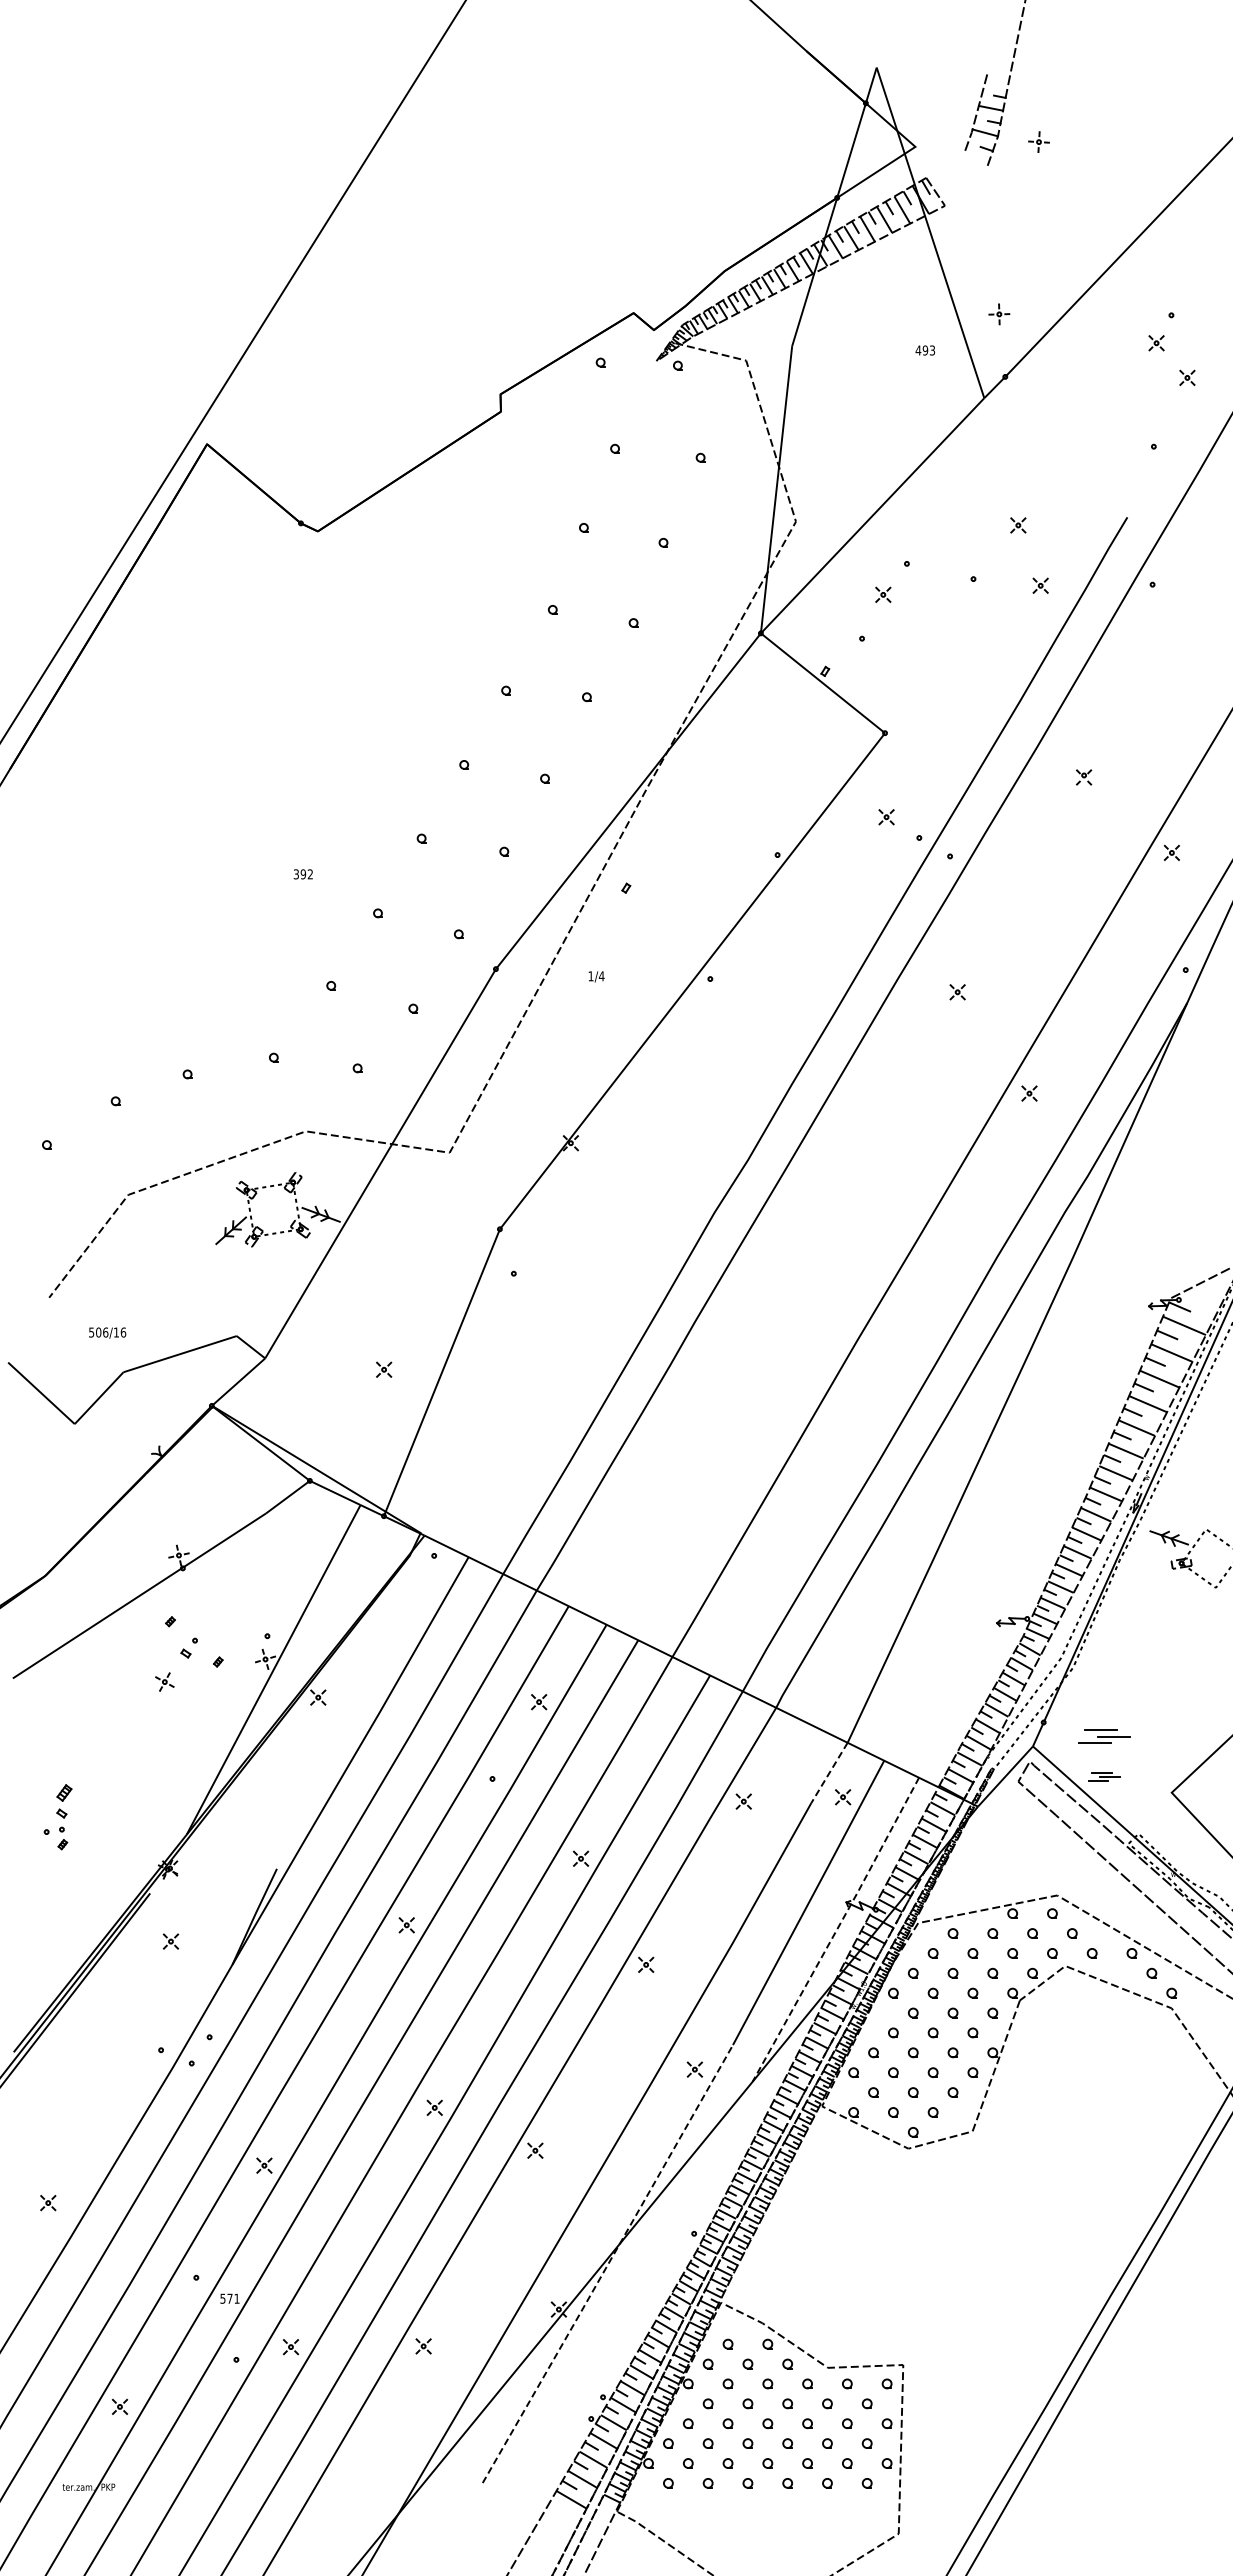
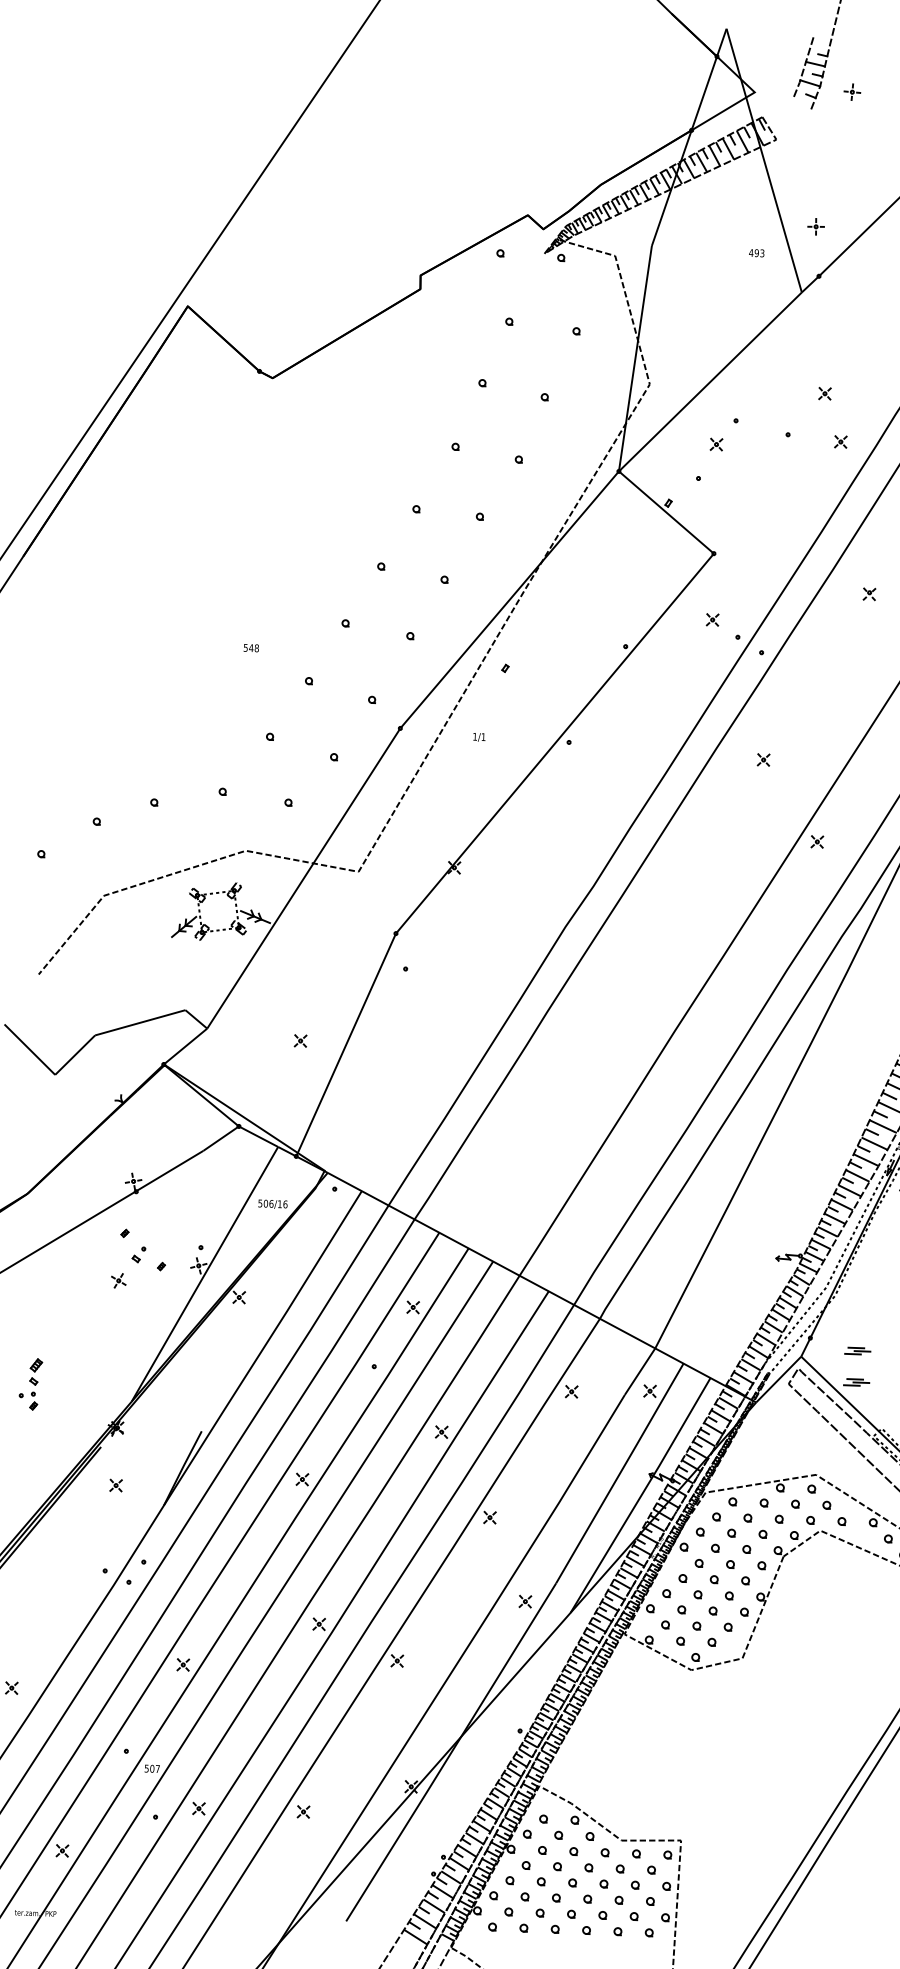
text: (303, 874) -> (251, 648), 392 -> 548
text: (601, 976) -> (483, 737), 1/4 -> 1/1
text: (107, 1332) -> (272, 1203), moved
part: (1104, 1736) -> (857, 1350), size x0.62
line: (829, 1773) -> (640, 1372), dashed -> solid
line: (836, 1930) -> (641, 1496), dashed -> solid
line: (607, 2264) -> (450, 1752), dashed -> solid
text: (233, 2298) -> (155, 1768), 571 -> 507

